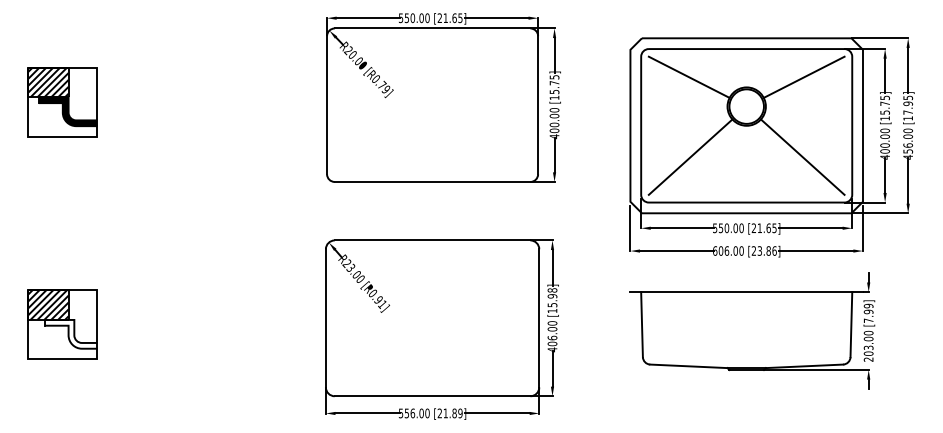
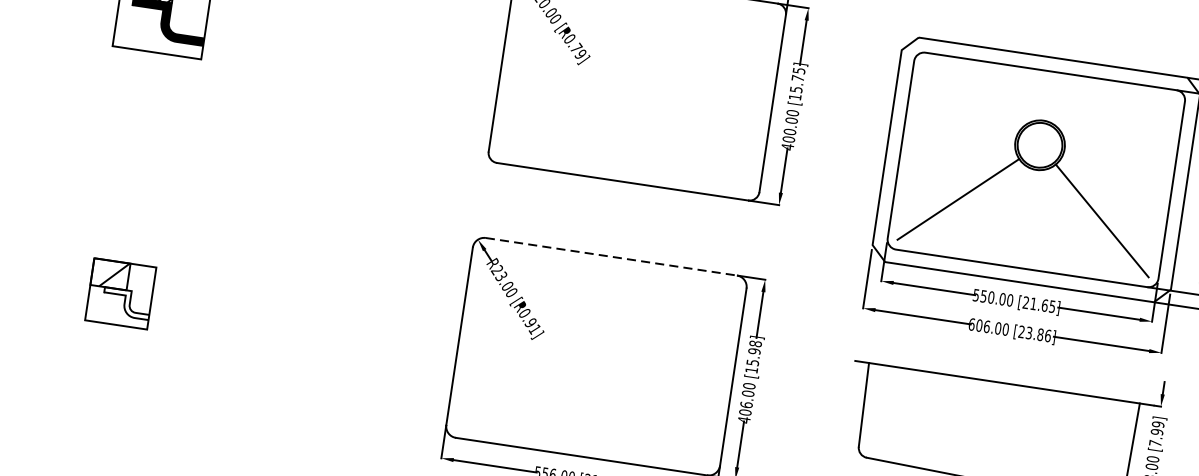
line: (688, 76) -> (971, 95), removed
line: (803, 76) -> (1118, 117), removed
line: (432, 240) -> (611, 256), solid -> dashed
part: (62, 324) -> (120, 293), size x0.7

